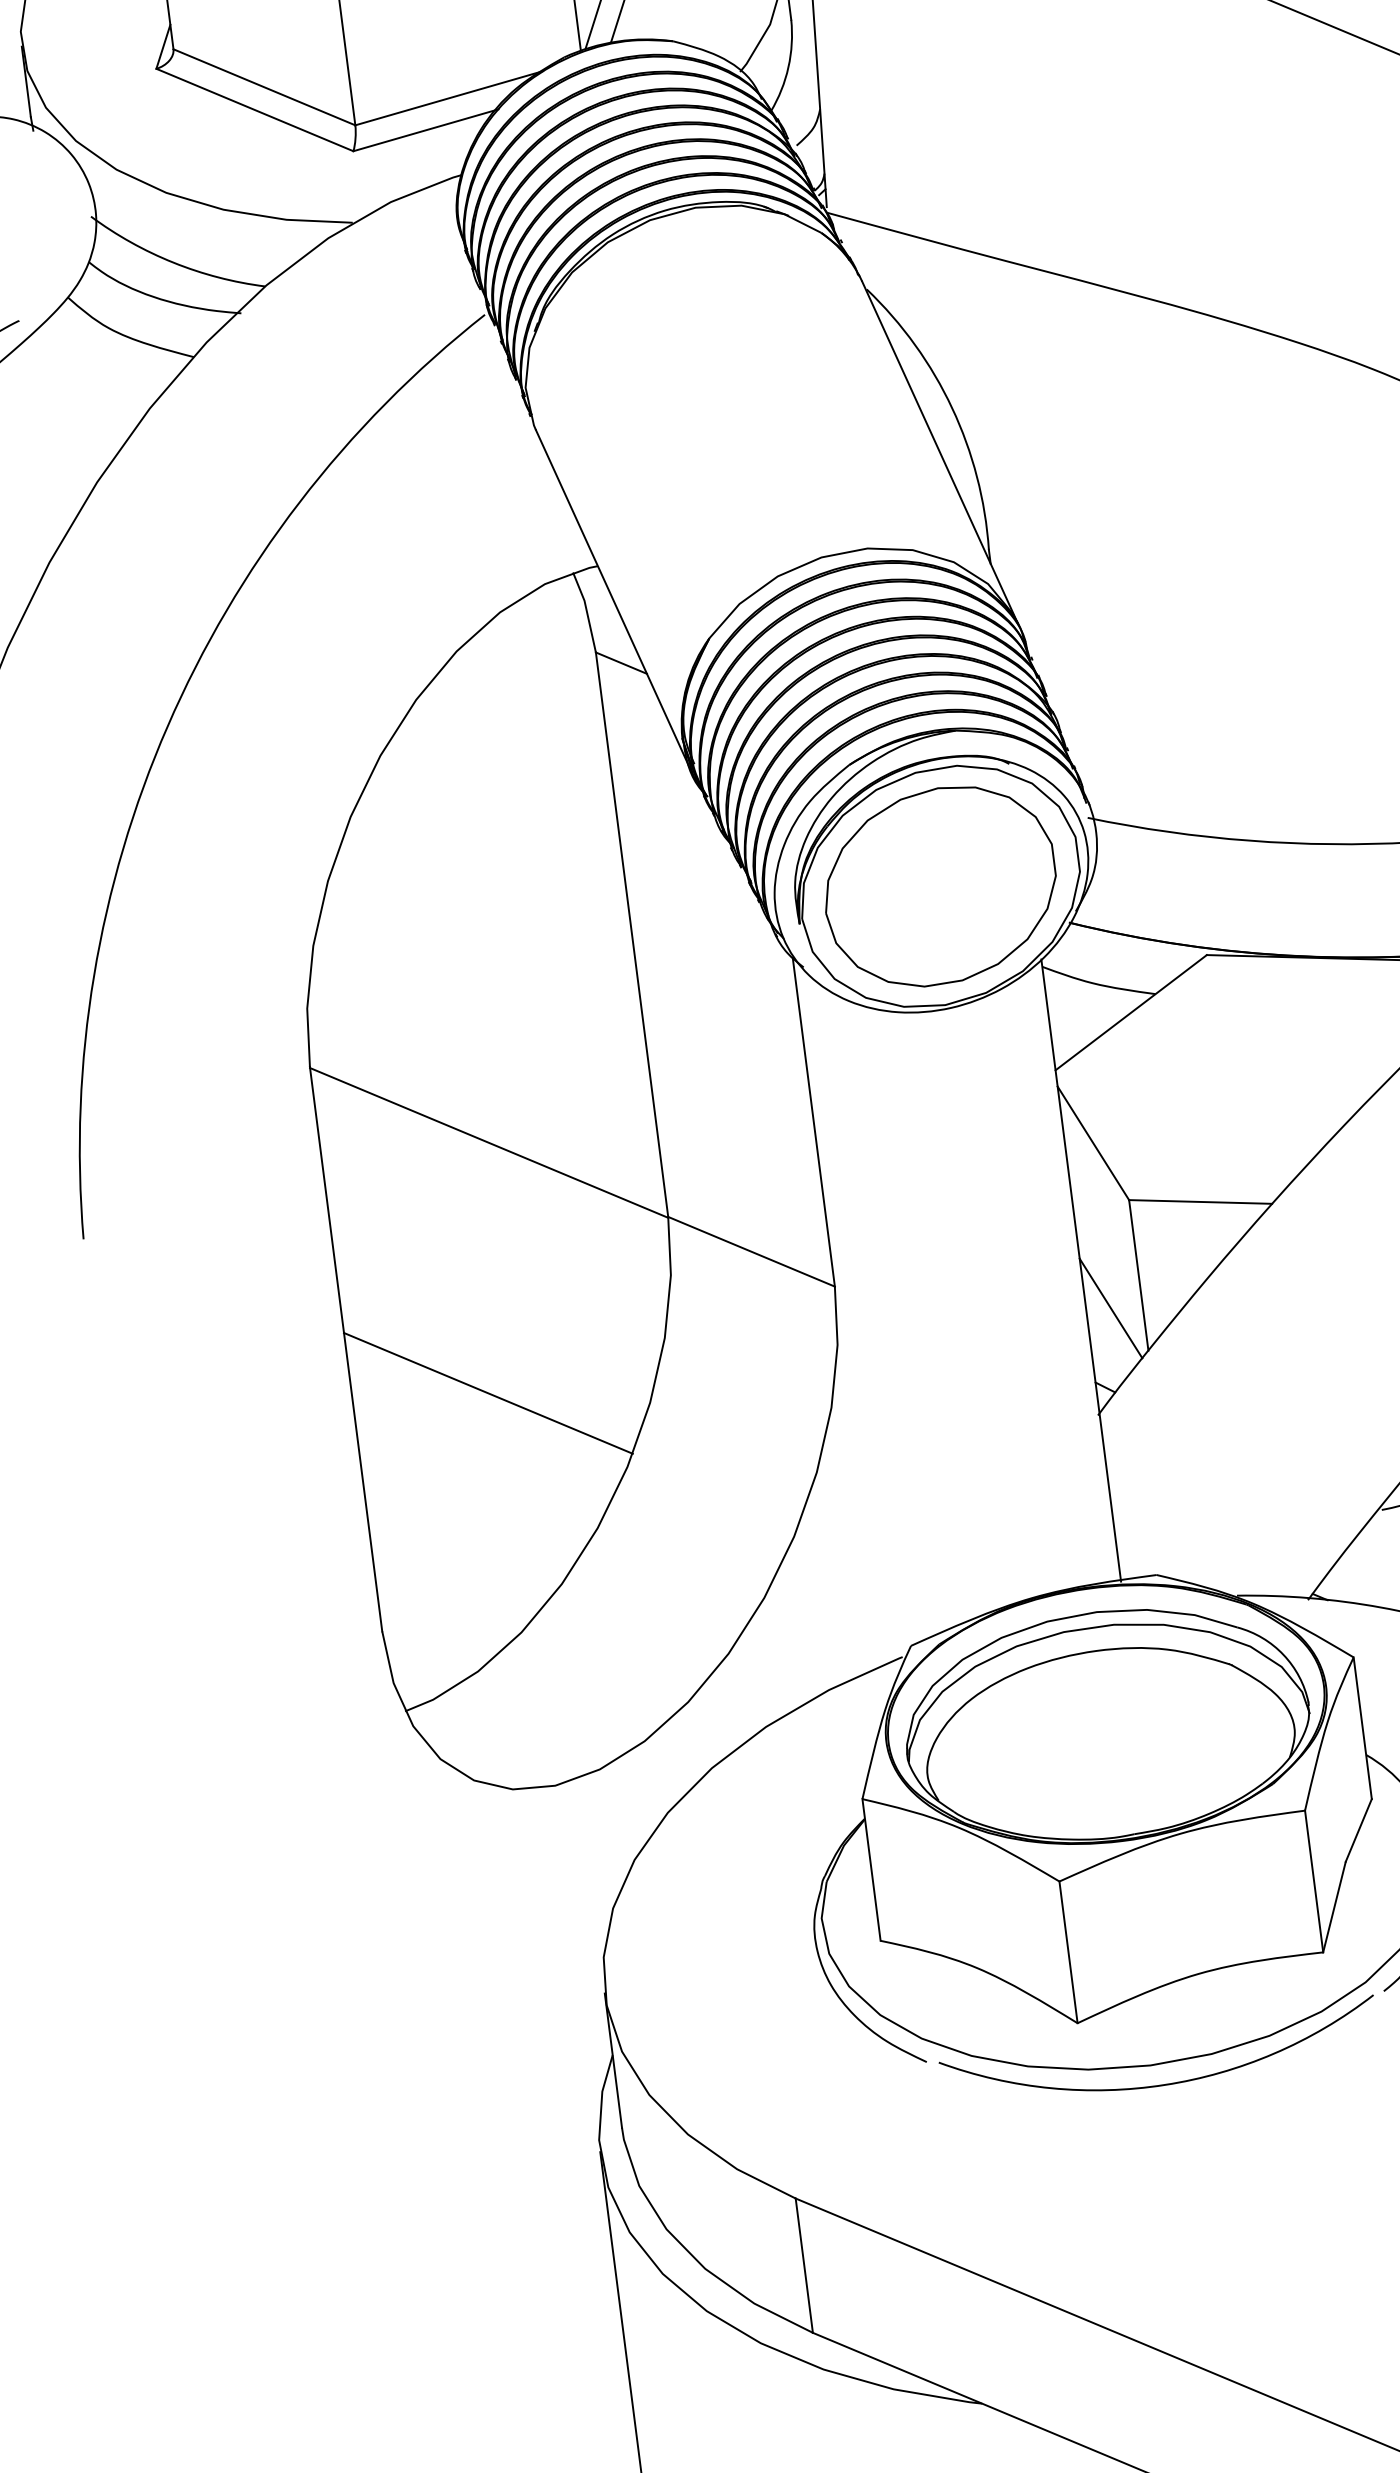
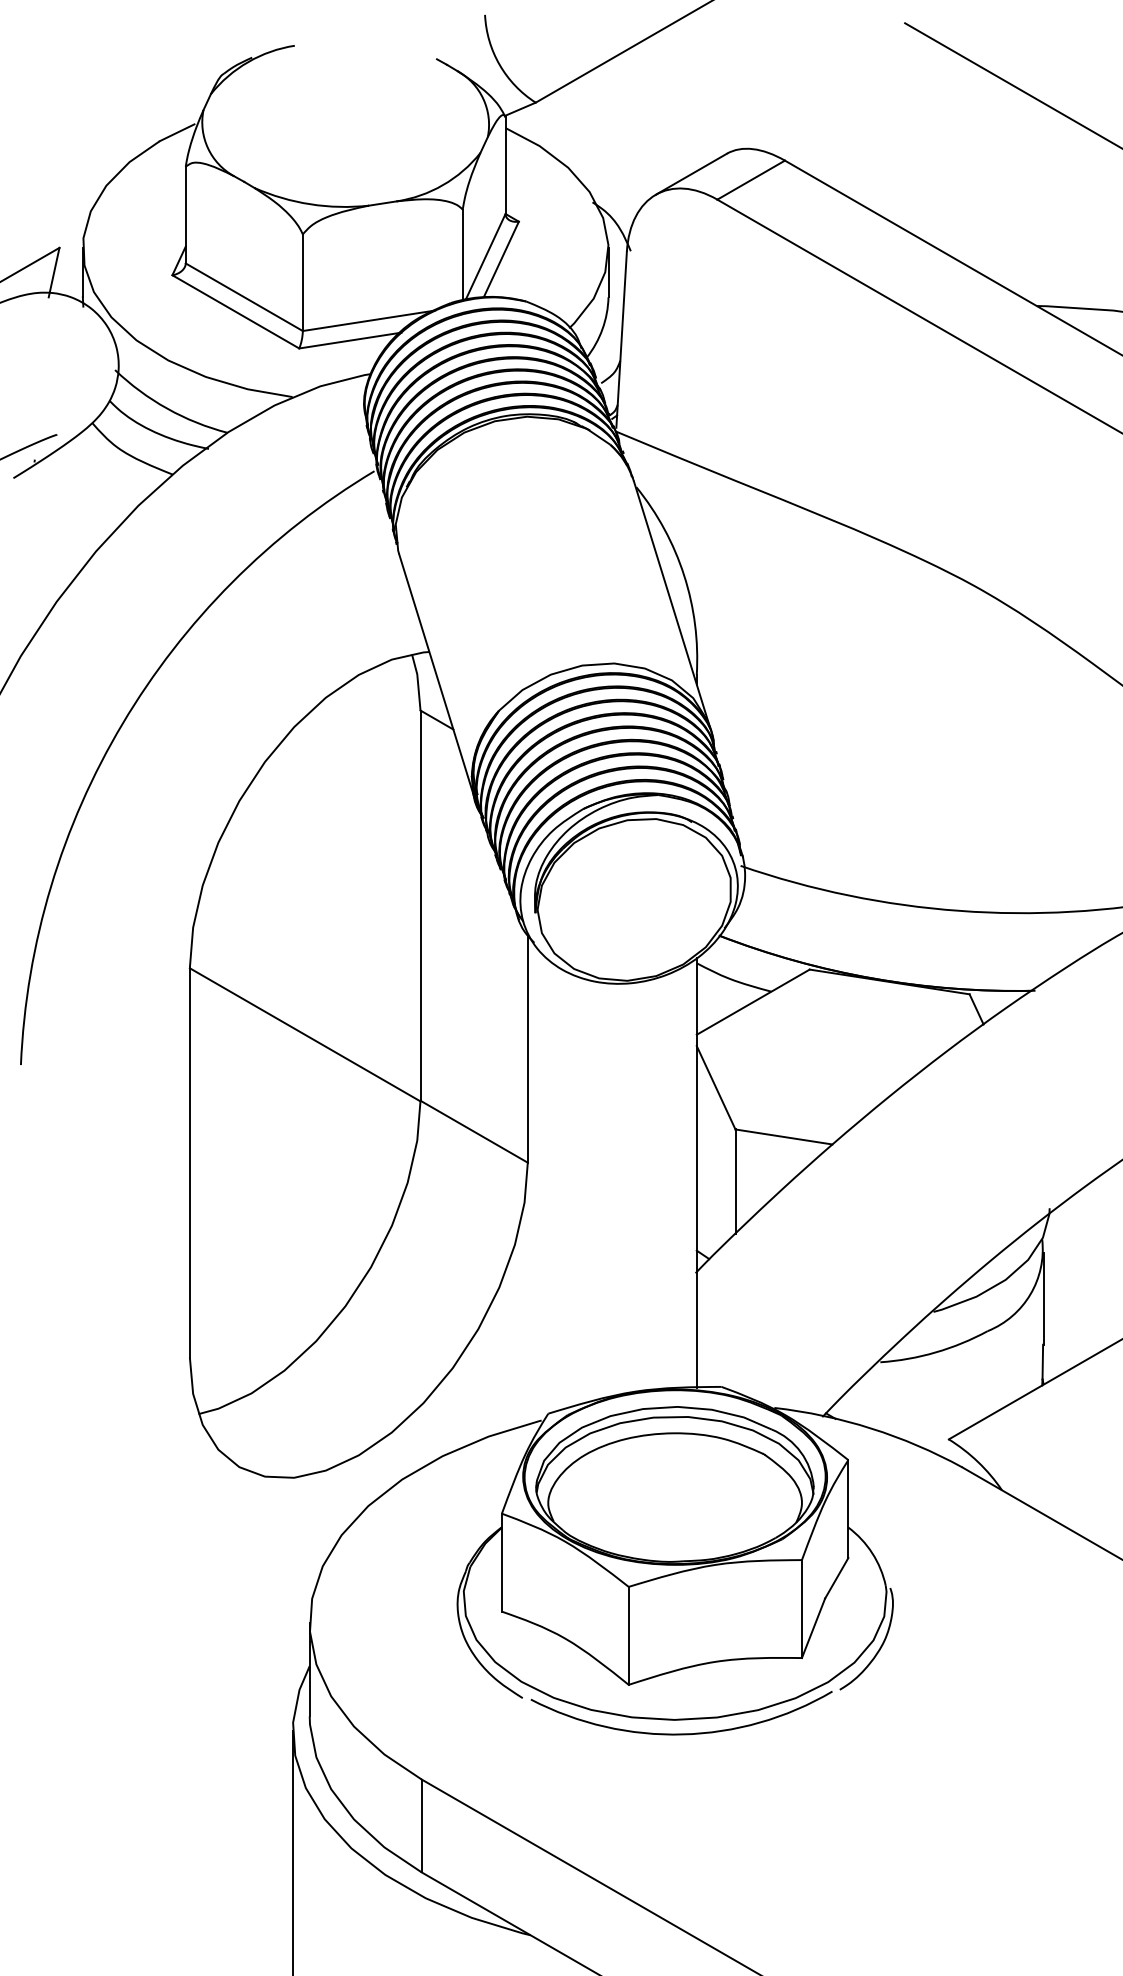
part: (938, 886) -> (633, 899), removed
line: (1110, 1308) -> (713, 1201), removed
line: (487, 1392) -> (282, 1204), removed

